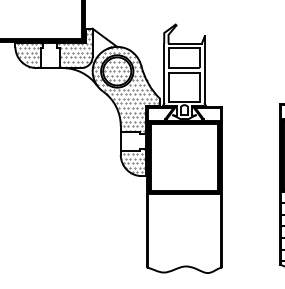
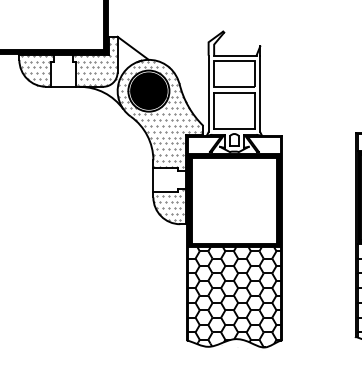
fill: (117, 71) -> (149, 91), added
hatch: (182, 234) -> (231, 298), added

